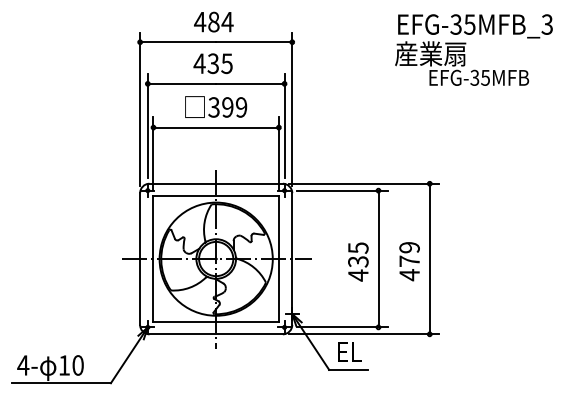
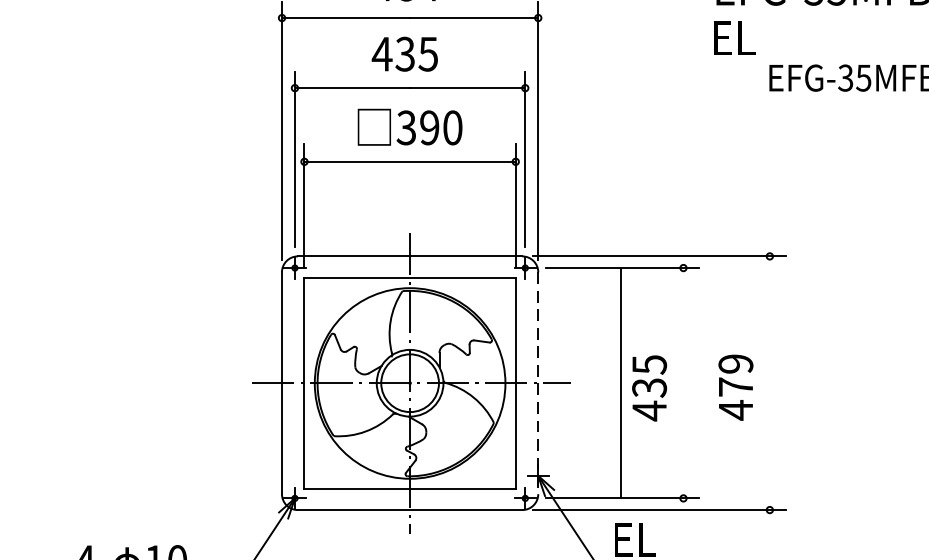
text: (430, 53) -> (771, 37), 産業扇 -> EL
text: (241, 107) -> (452, 127), 399 -> 390
line: (378, 258) -> (621, 382), moved
line: (429, 258) -> (769, 382), removed
line: (292, 259) -> (538, 384), solid -> dashed

